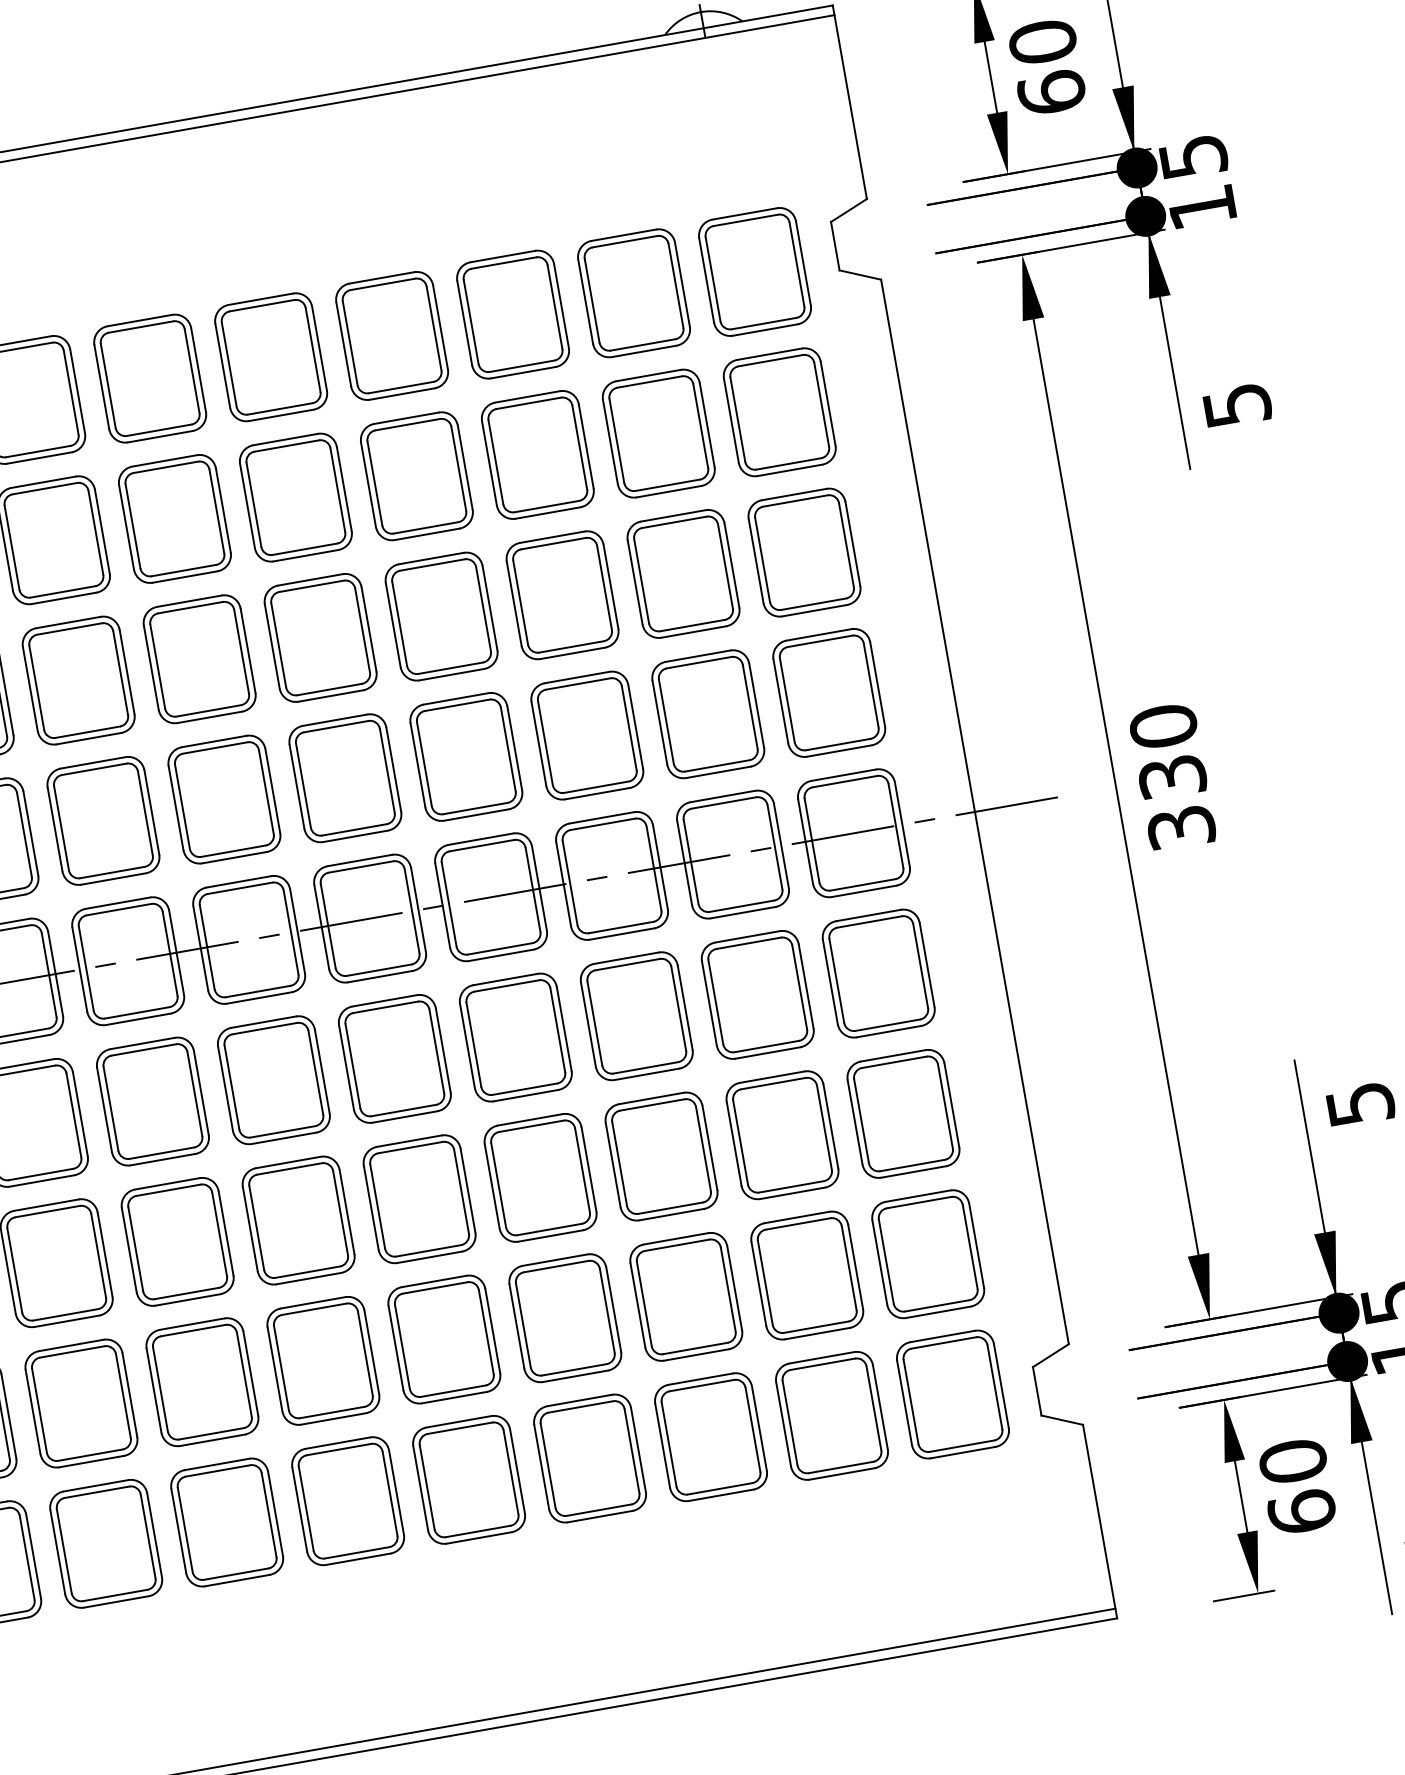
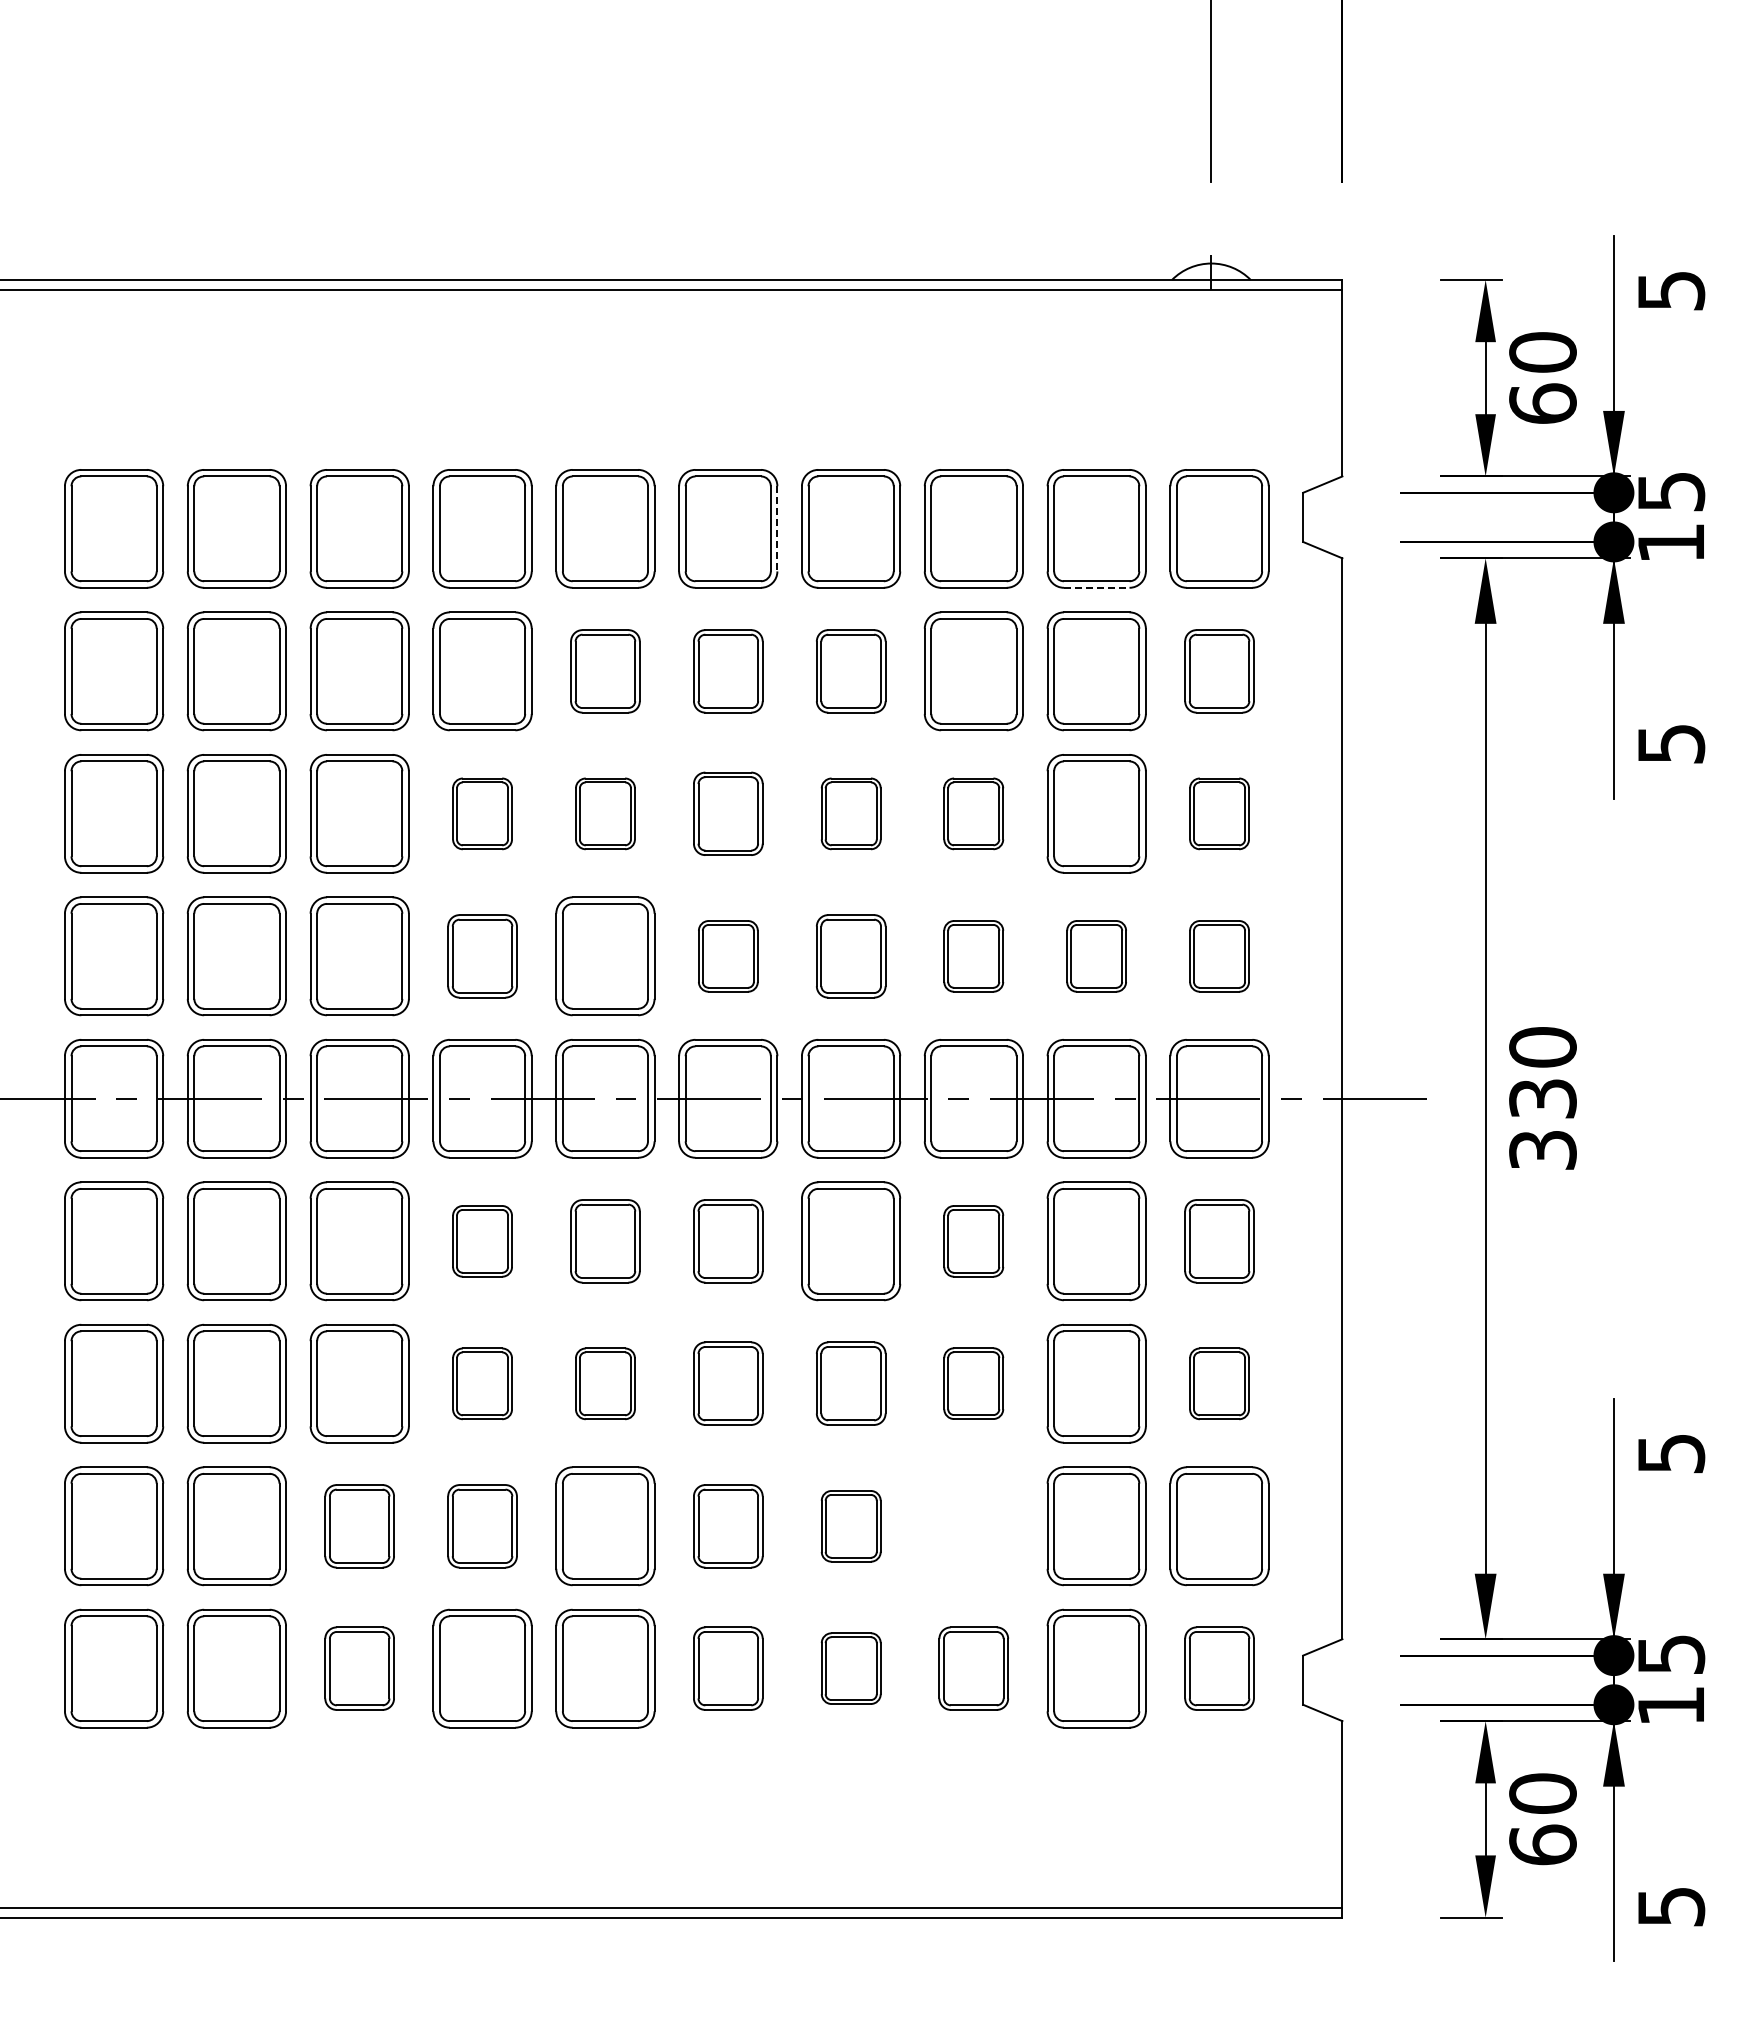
line: (319, 348) -> (777, 528), solid -> dashed
line: (644, 351) -> (1096, 587), solid -> dashed
part: (779, 412) -> (1219, 671), size x0.7
part: (417, 476) -> (851, 671), size x0.7
part: (296, 497) -> (728, 671), size x0.7
part: (175, 519) -> (605, 671), size x0.7
part: (804, 552) -> (1219, 813), size x0.6
part: (562, 595) -> (973, 813), size x0.6
part: (441, 616) -> (851, 813), size x0.6
part: (320, 637) -> (728, 813), size x0.7
part: (199, 658) -> (605, 813), size x0.6
part: (78, 680) -> (482, 813), size x0.6
part: (829, 693) -> (1219, 956), size x0.6
part: (708, 714) -> (1096, 956), size x0.6
part: (586, 735) -> (973, 956), size x0.6
part: (466, 757) -> (851, 956), size x0.7
part: (345, 778) -> (728, 956), size x0.6
part: (103, 821) -> (482, 956), size x0.7
part: (878, 973) -> (1219, 1241), size x0.7
part: (636, 1016) -> (973, 1241), size x0.6
part: (395, 1059) -> (728, 1241), size x0.7
part: (274, 1080) -> (605, 1241), size x0.7
part: (152, 1101) -> (482, 1241), size x0.6
part: (903, 1113) -> (1219, 1383), size x0.6
part: (661, 1156) -> (973, 1383), size x0.6
part: (540, 1177) -> (851, 1383), size x0.7
part: (419, 1198) -> (728, 1383), size x0.7
part: (298, 1220) -> (605, 1383), size x0.6
part: (177, 1241) -> (482, 1383), size x0.6
part: (685, 1297) -> (973, 1526), removed
part: (565, 1318) -> (851, 1526), size x0.6
part: (444, 1339) -> (728, 1526), size x0.7
part: (202, 1382) -> (482, 1526), size x0.7
part: (952, 1394) -> (1219, 1668), size x0.7
part: (81, 1403) -> (359, 1526), size x0.7
part: (710, 1437) -> (973, 1668), size x0.7
part: (590, 1458) -> (851, 1668), size x0.6
part: (469, 1479) -> (728, 1668), size x0.7
part: (105, 1543) -> (359, 1668), size x0.7

